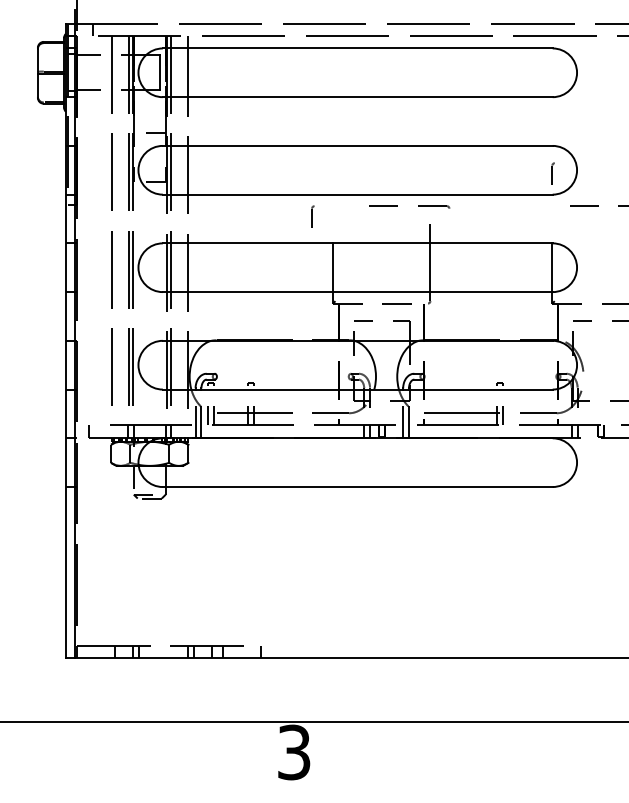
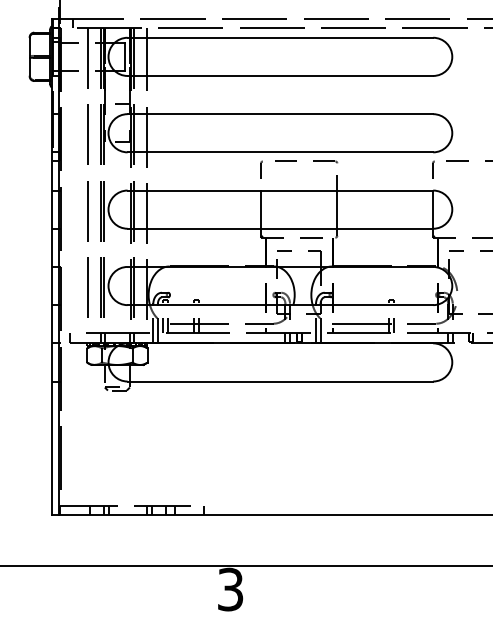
part: (552, 173) -> (433, 169), moved
part: (418, 206) -> (313, 161), moved
part: (312, 216) -> (261, 169), moved

